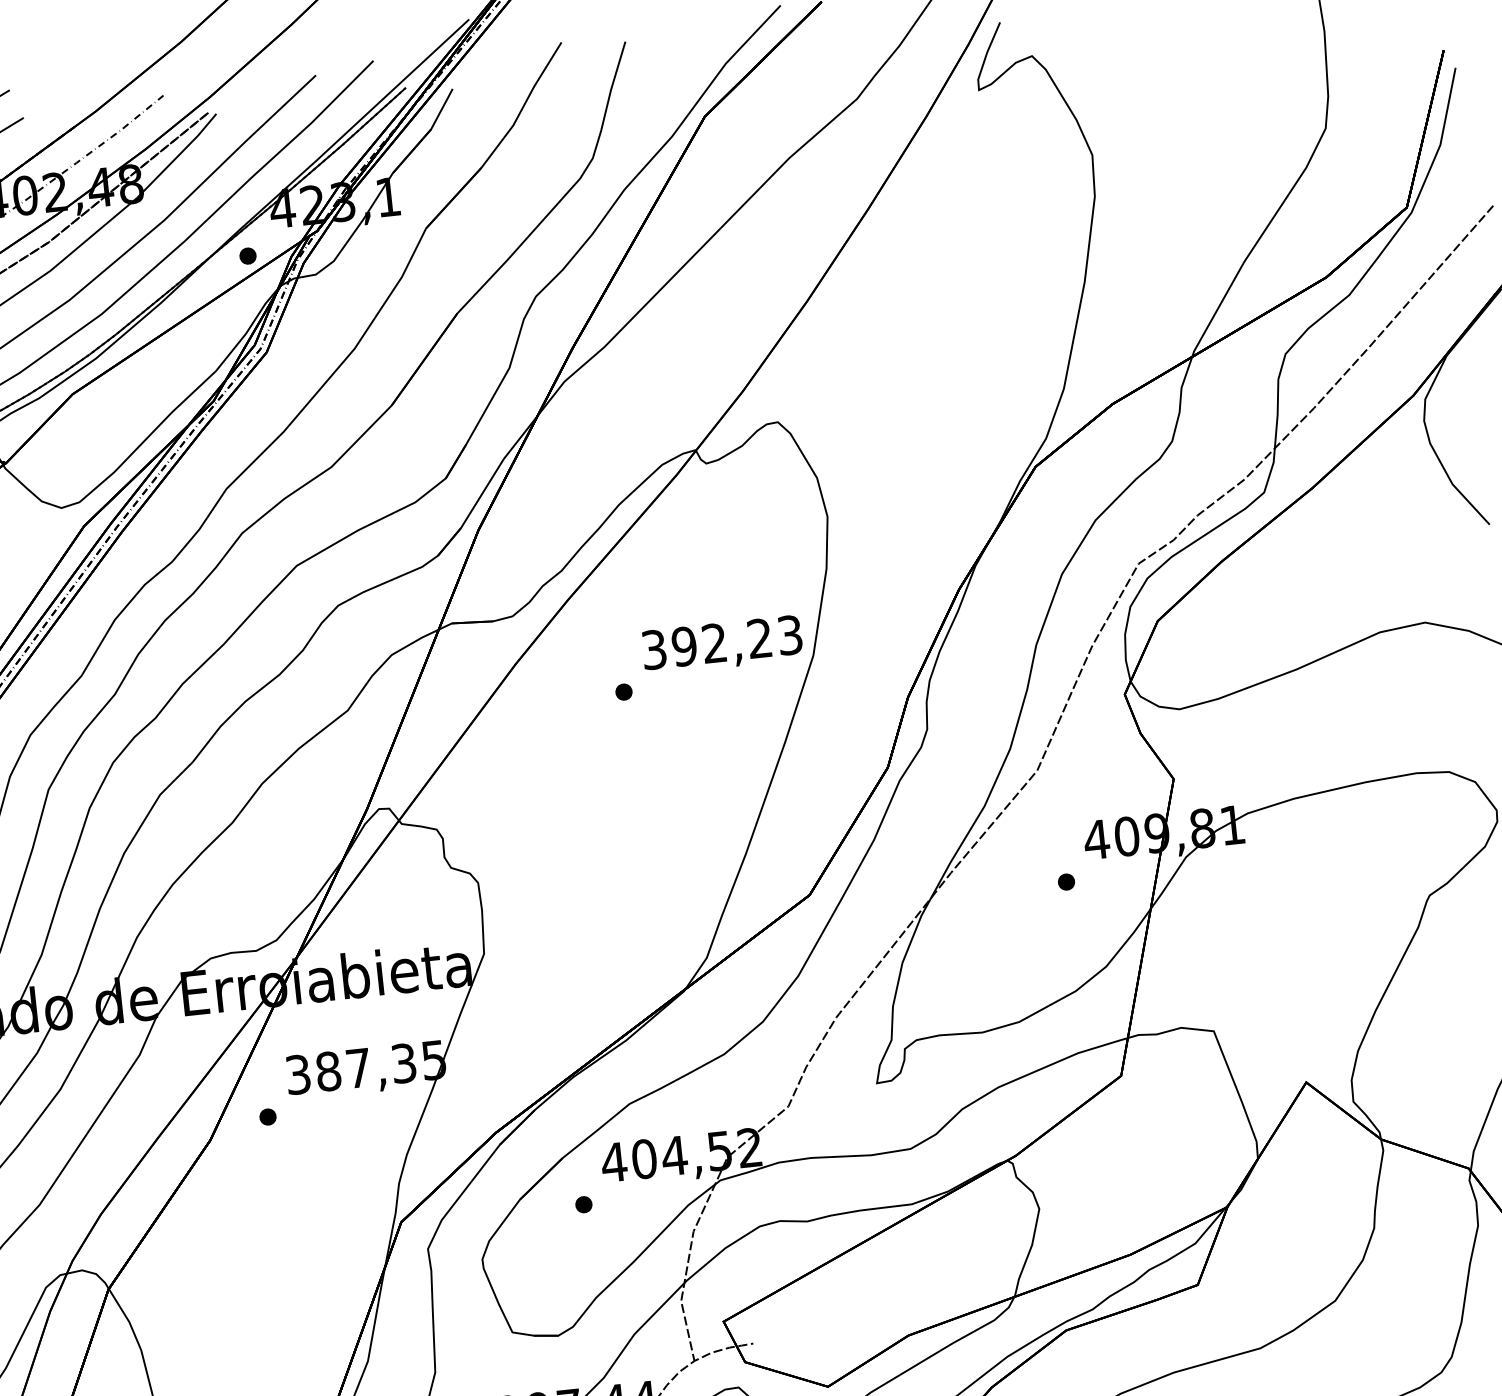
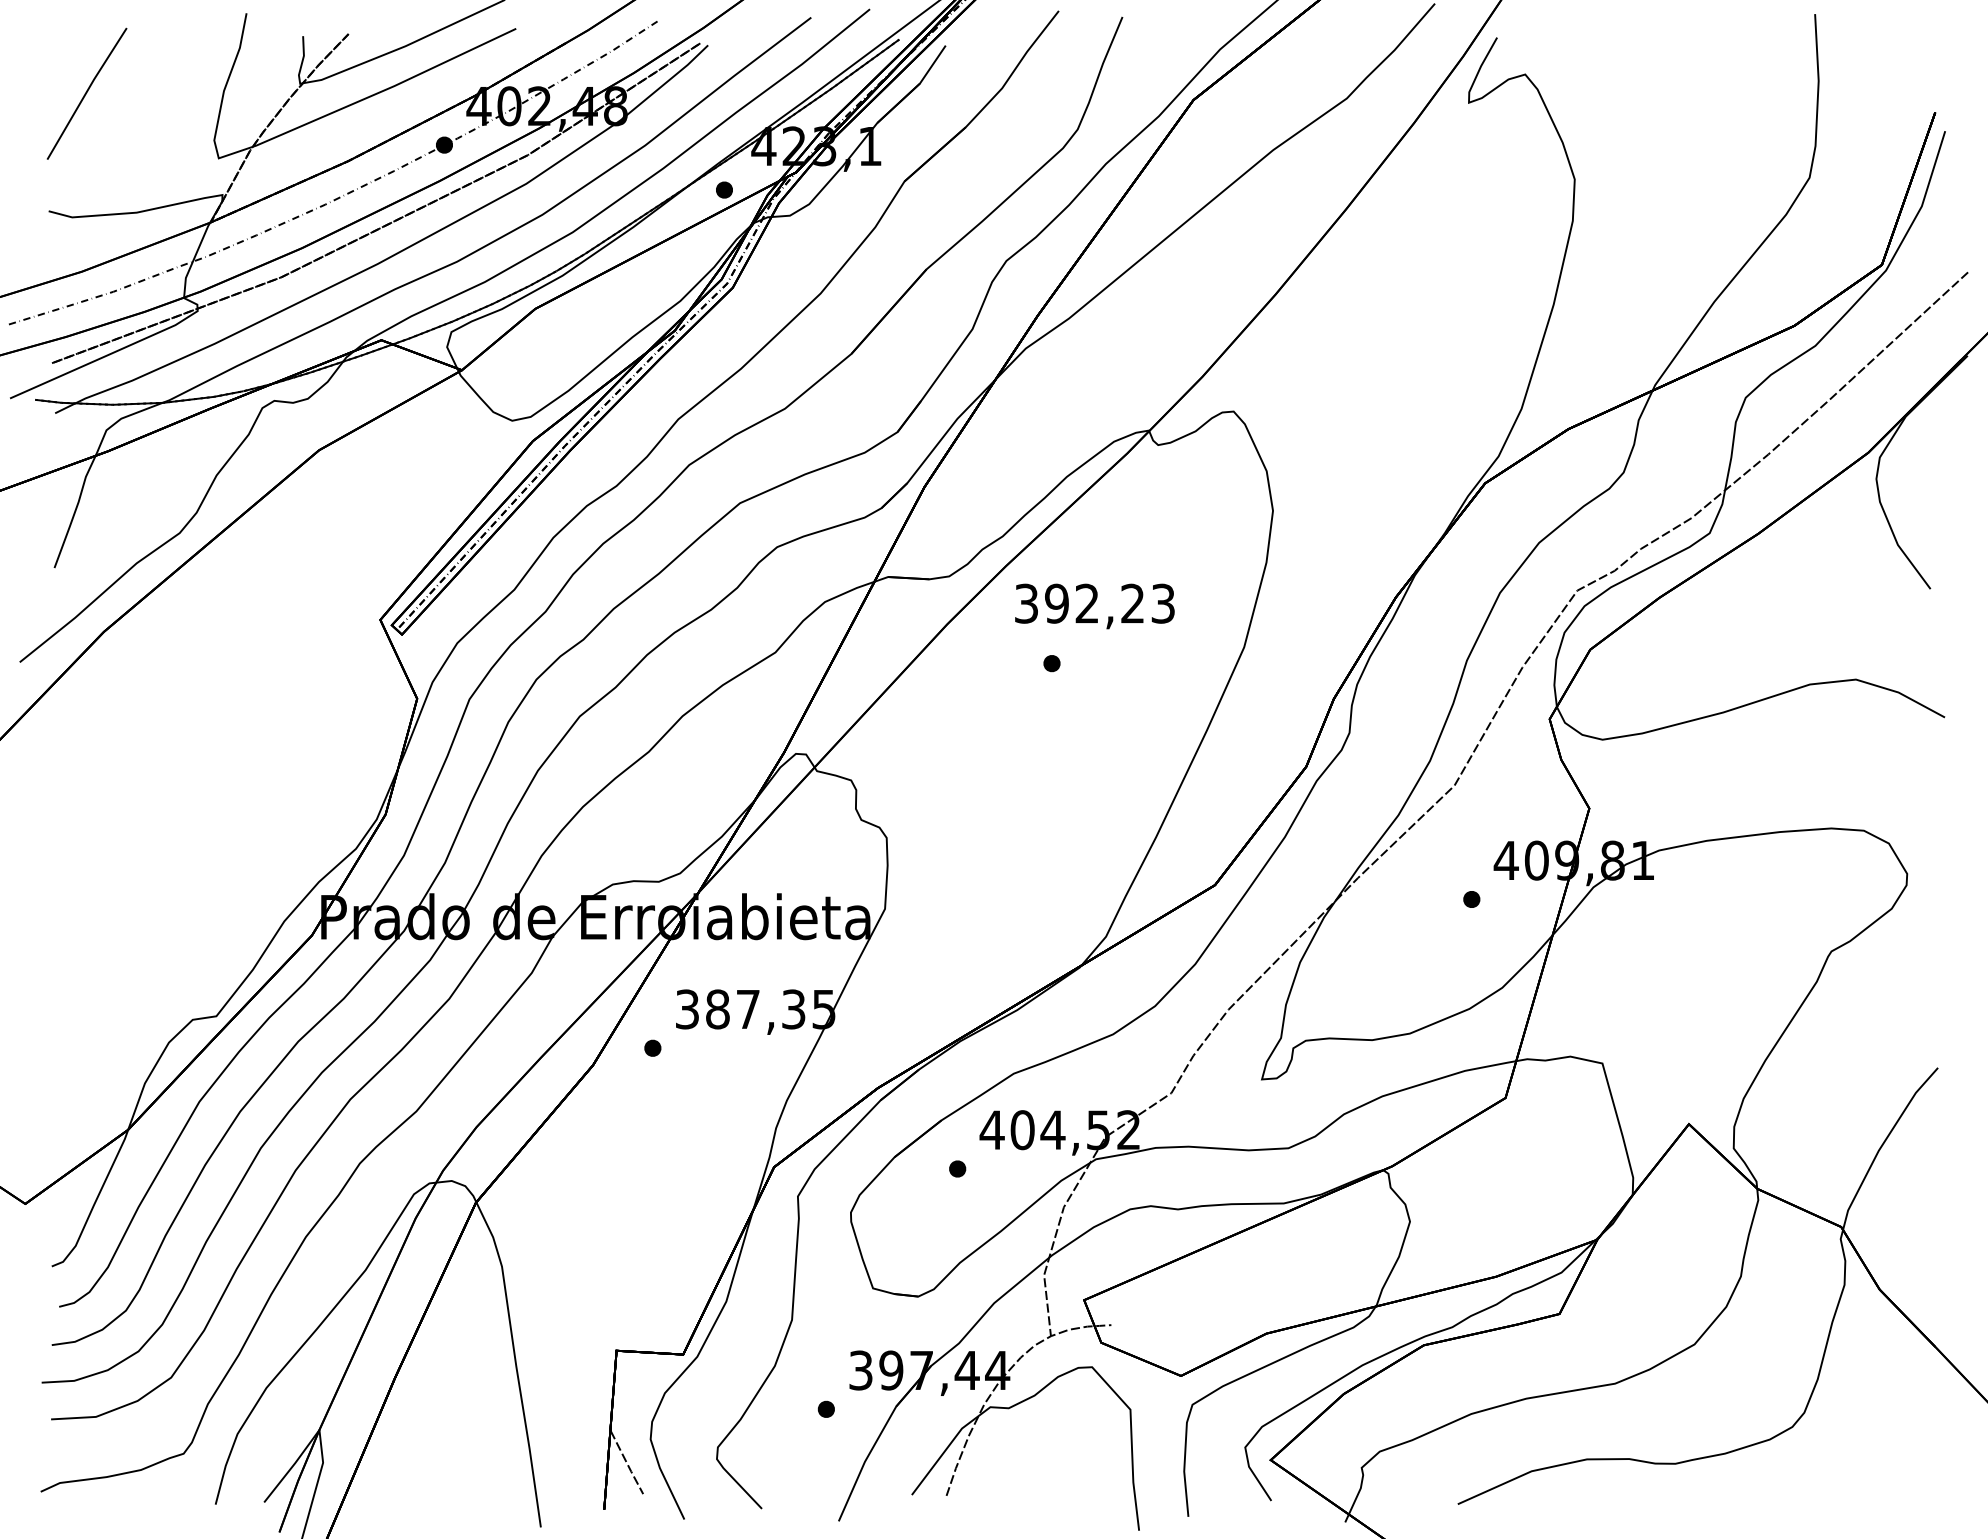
text: (722, 645) -> (1094, 606), moved

